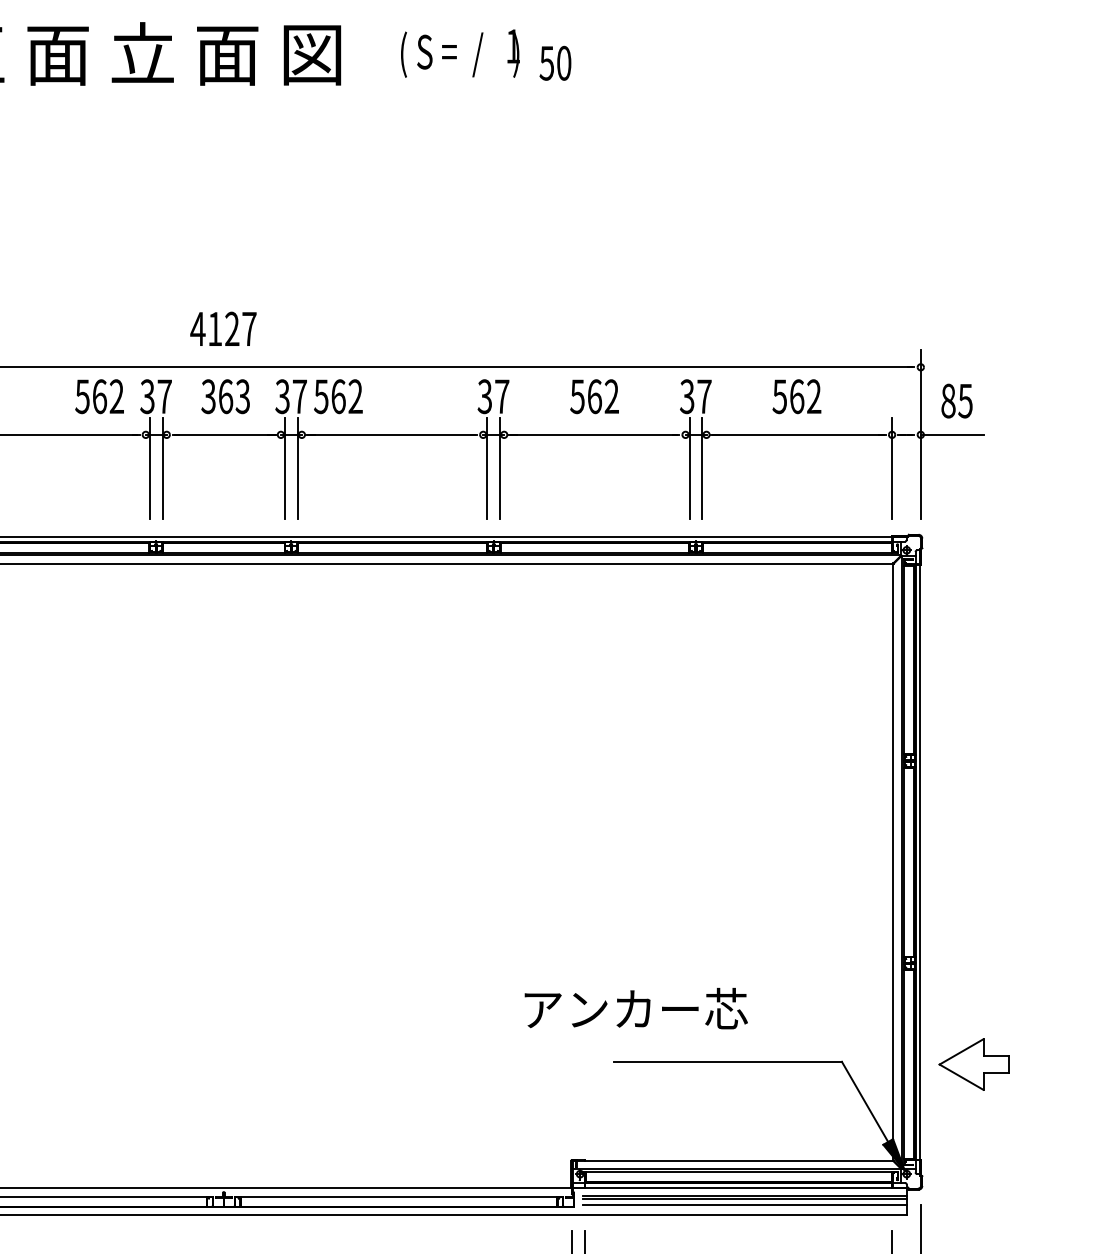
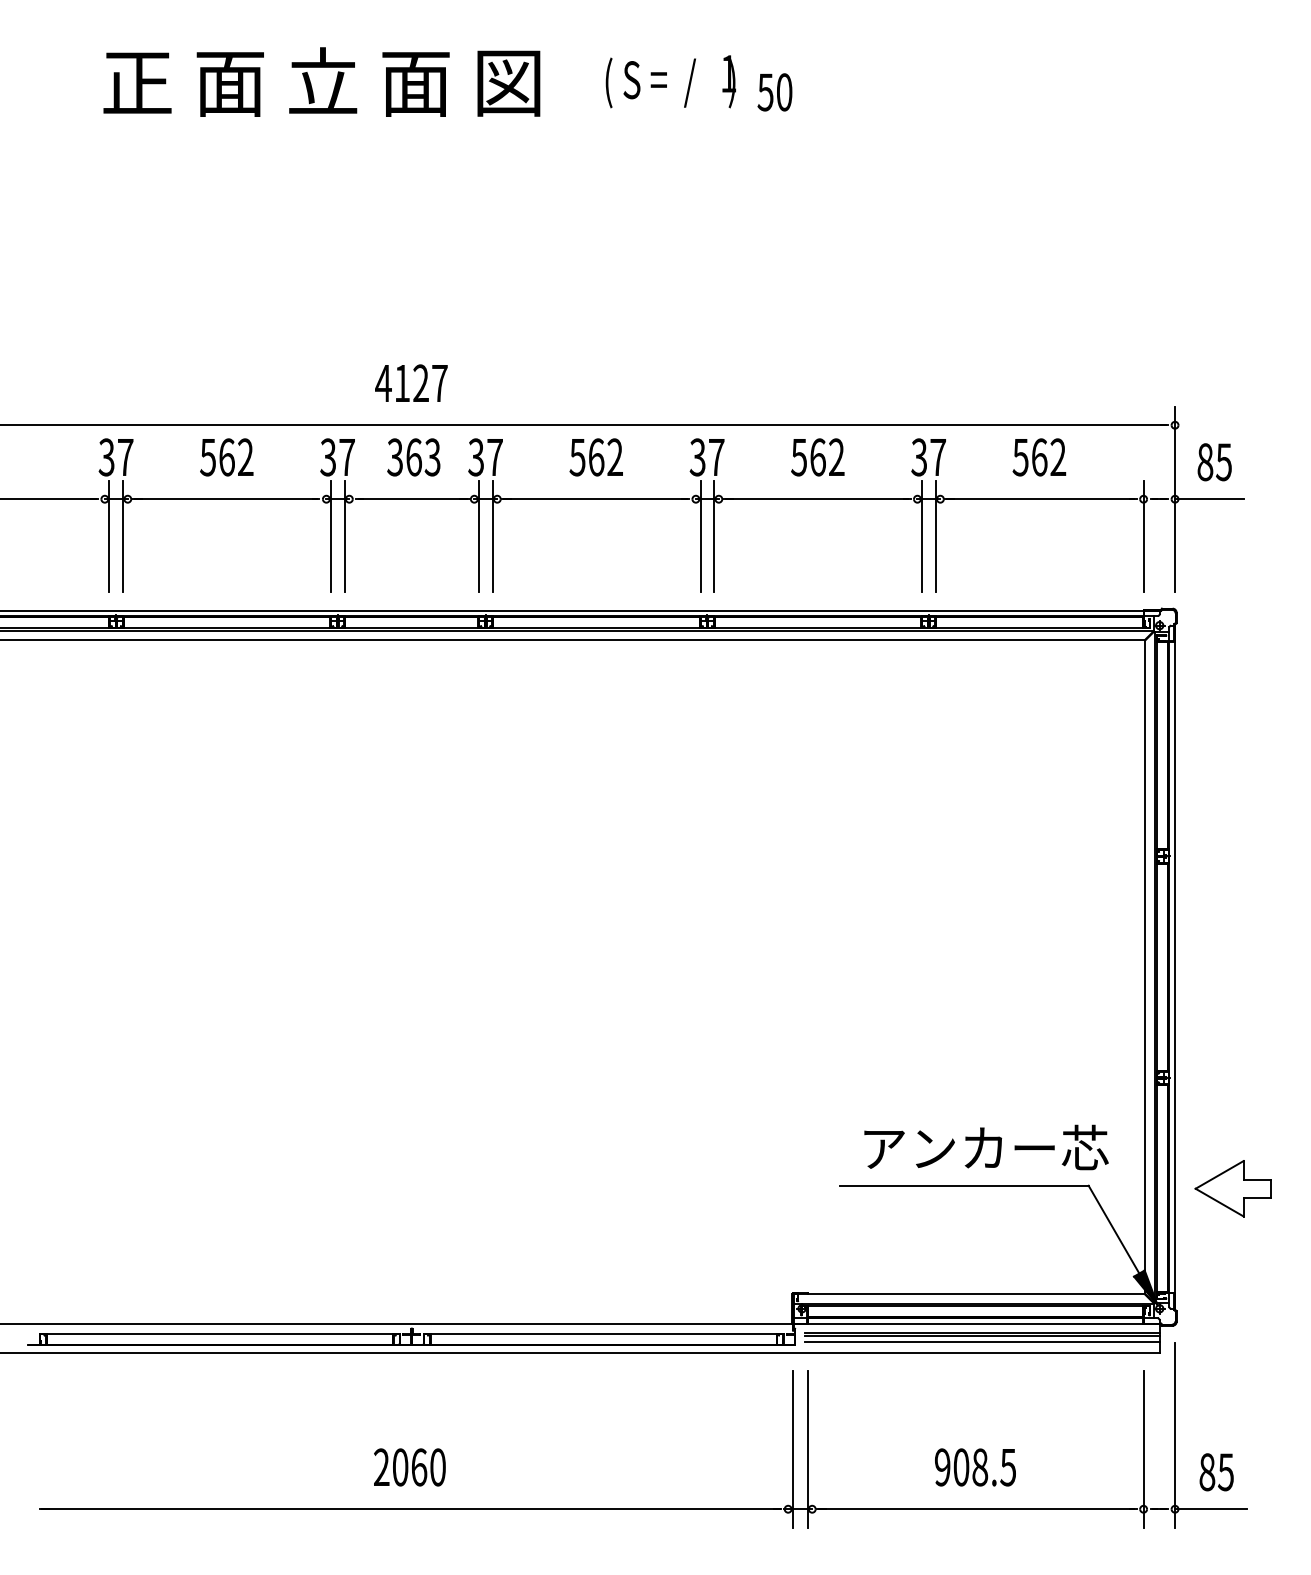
text: (99, 396) -> (226, 457), moved
text: (337, 396) -> (595, 457), moved
text: (636, 1008) -> (986, 1147), moved

